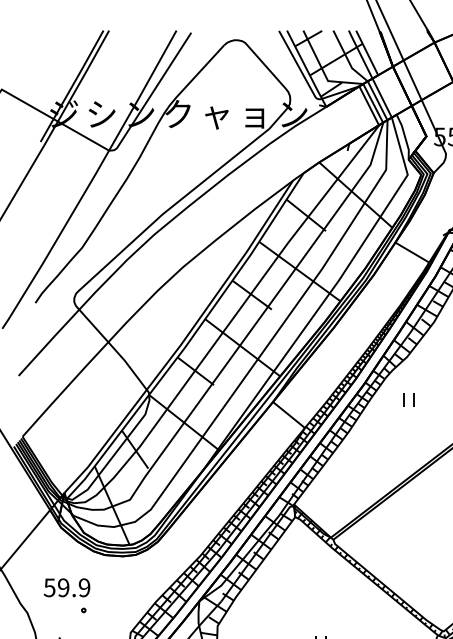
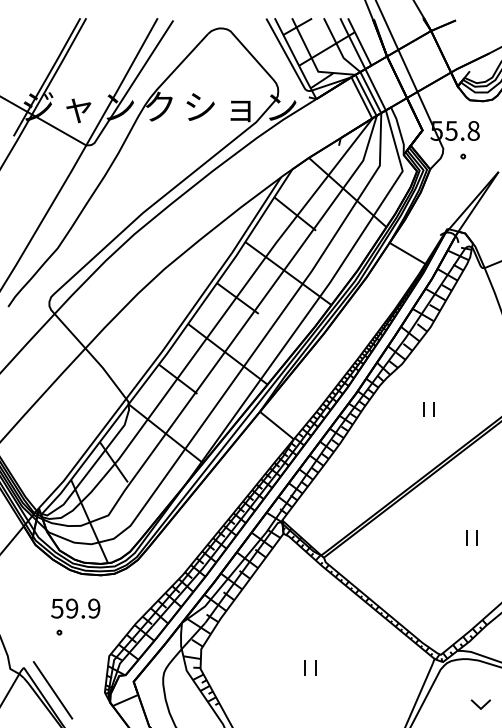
text: (101, 115) -> (78, 108), シ -> ャ
text: (216, 115) -> (200, 108), ャ -> シ
part: (408, 399) -> (428, 409), moved
text: (66, 587) -> (75, 608), moved

